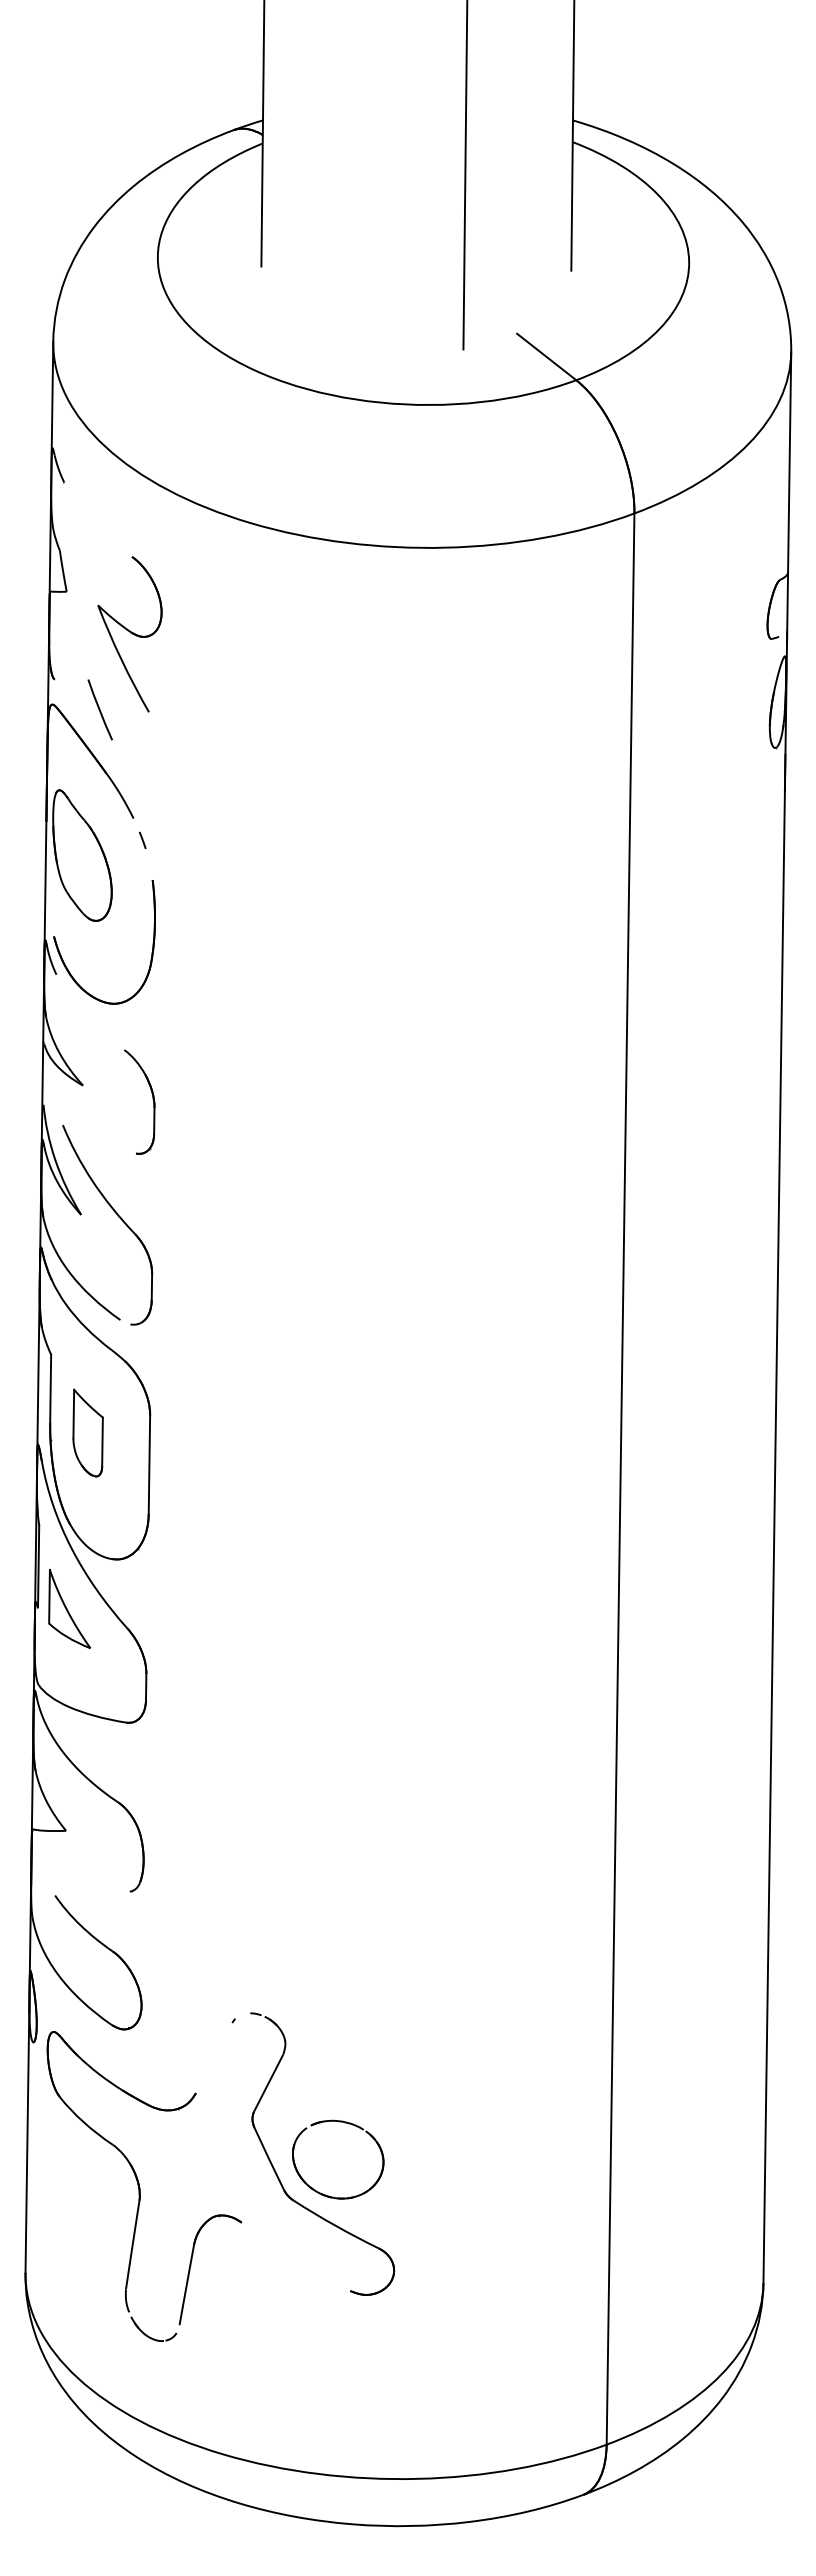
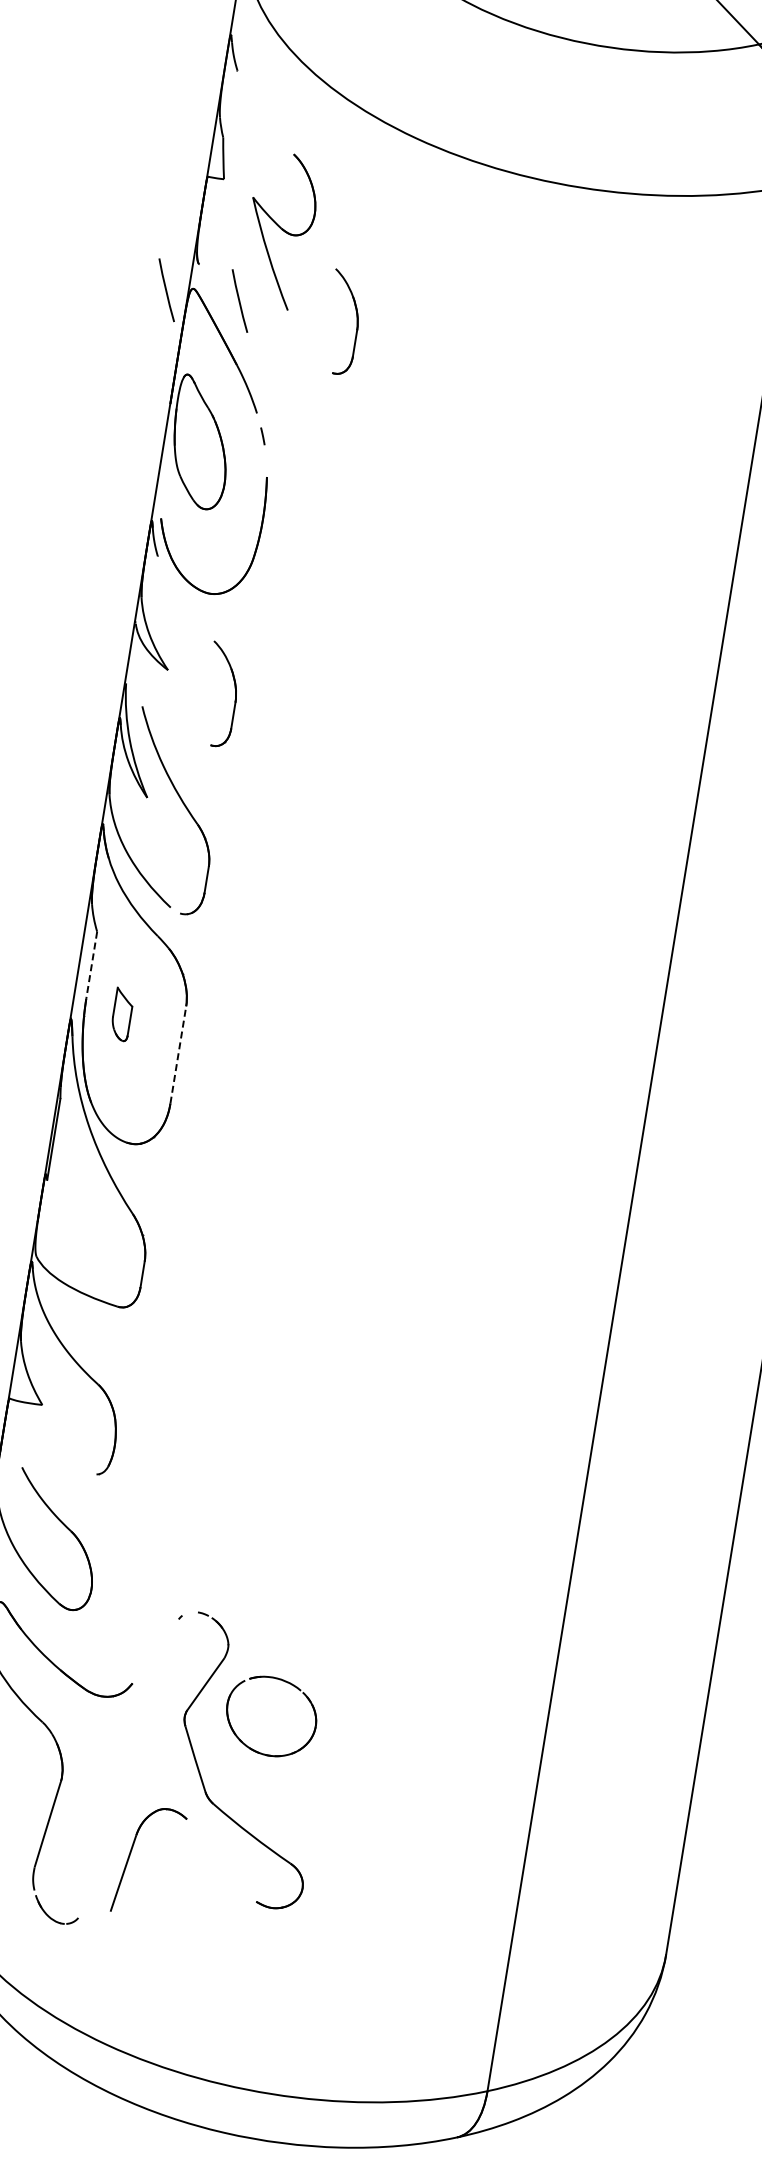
line: (25, 709) -> (166, 289), added
part: (218, 713) -> (356, 321), added
line: (50, 1389) -> (91, 966), solid -> dashed
part: (87, 1432) -> (121, 1014), size x0.6
line: (149, 1464) -> (178, 1054), solid -> dashed
part: (69, 1608) -> (78, 1185), removed
part: (348, 2124) -> (286, 1683), moved
part: (191, 2265) -> (131, 1854), moved

